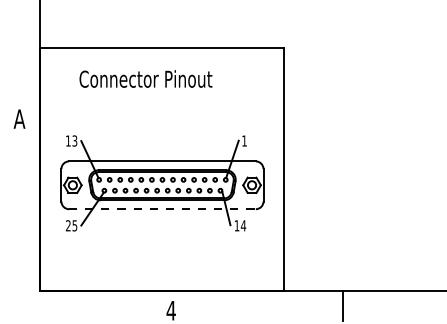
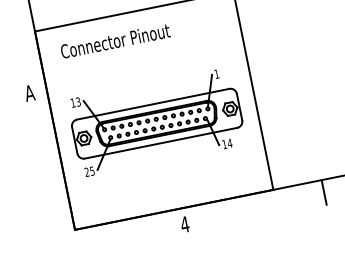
text: (145, 78) -> (114, 40), moved
line: (162, 209) -> (161, 143), dashed -> solid

